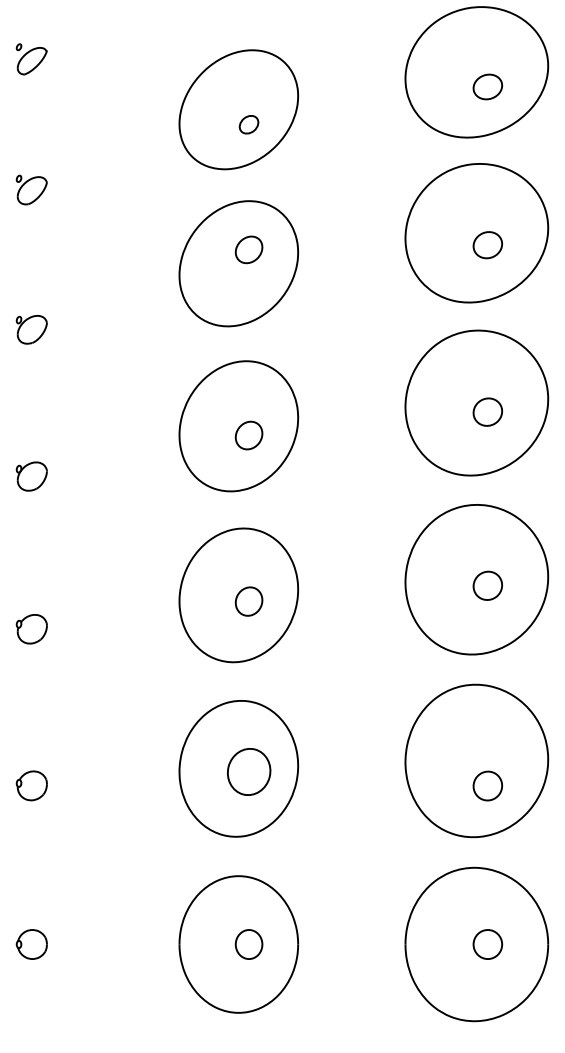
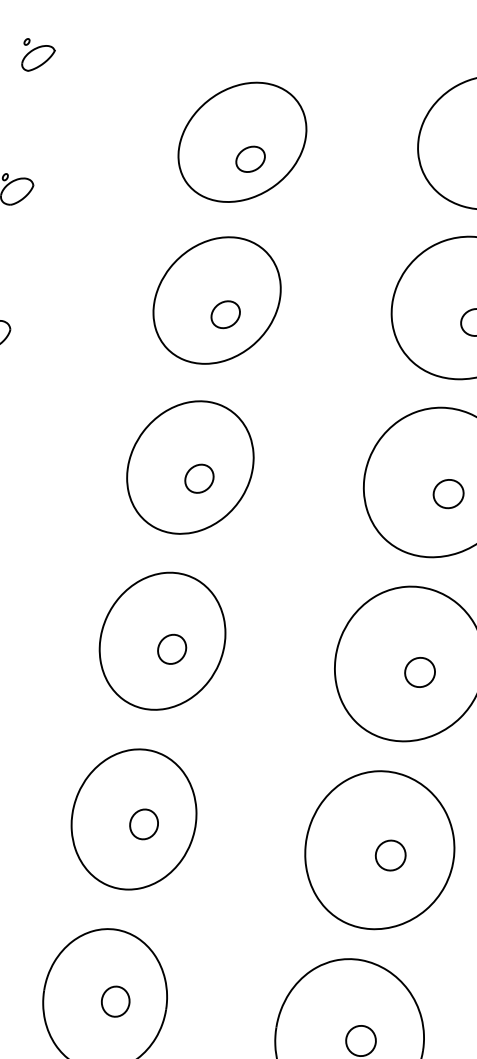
part: (248, 124) -> (250, 159), size x1.43
part: (248, 249) -> (225, 314), moved
part: (248, 771) -> (143, 823), size x0.62
part: (487, 785) -> (390, 854), moved

